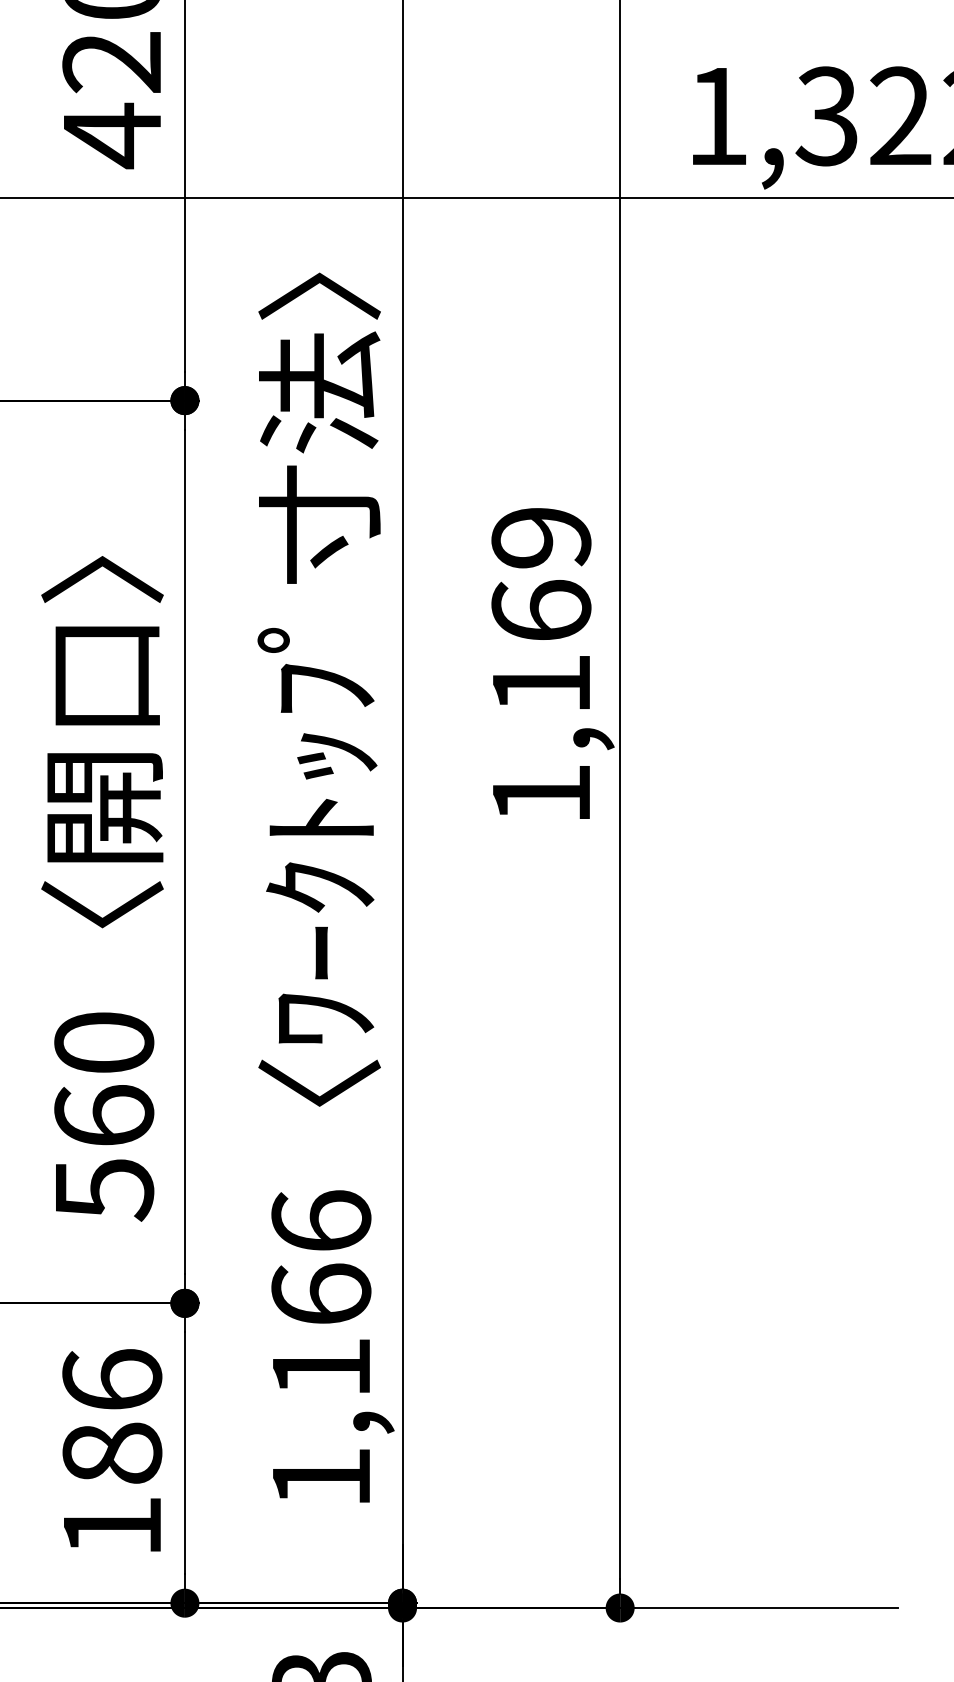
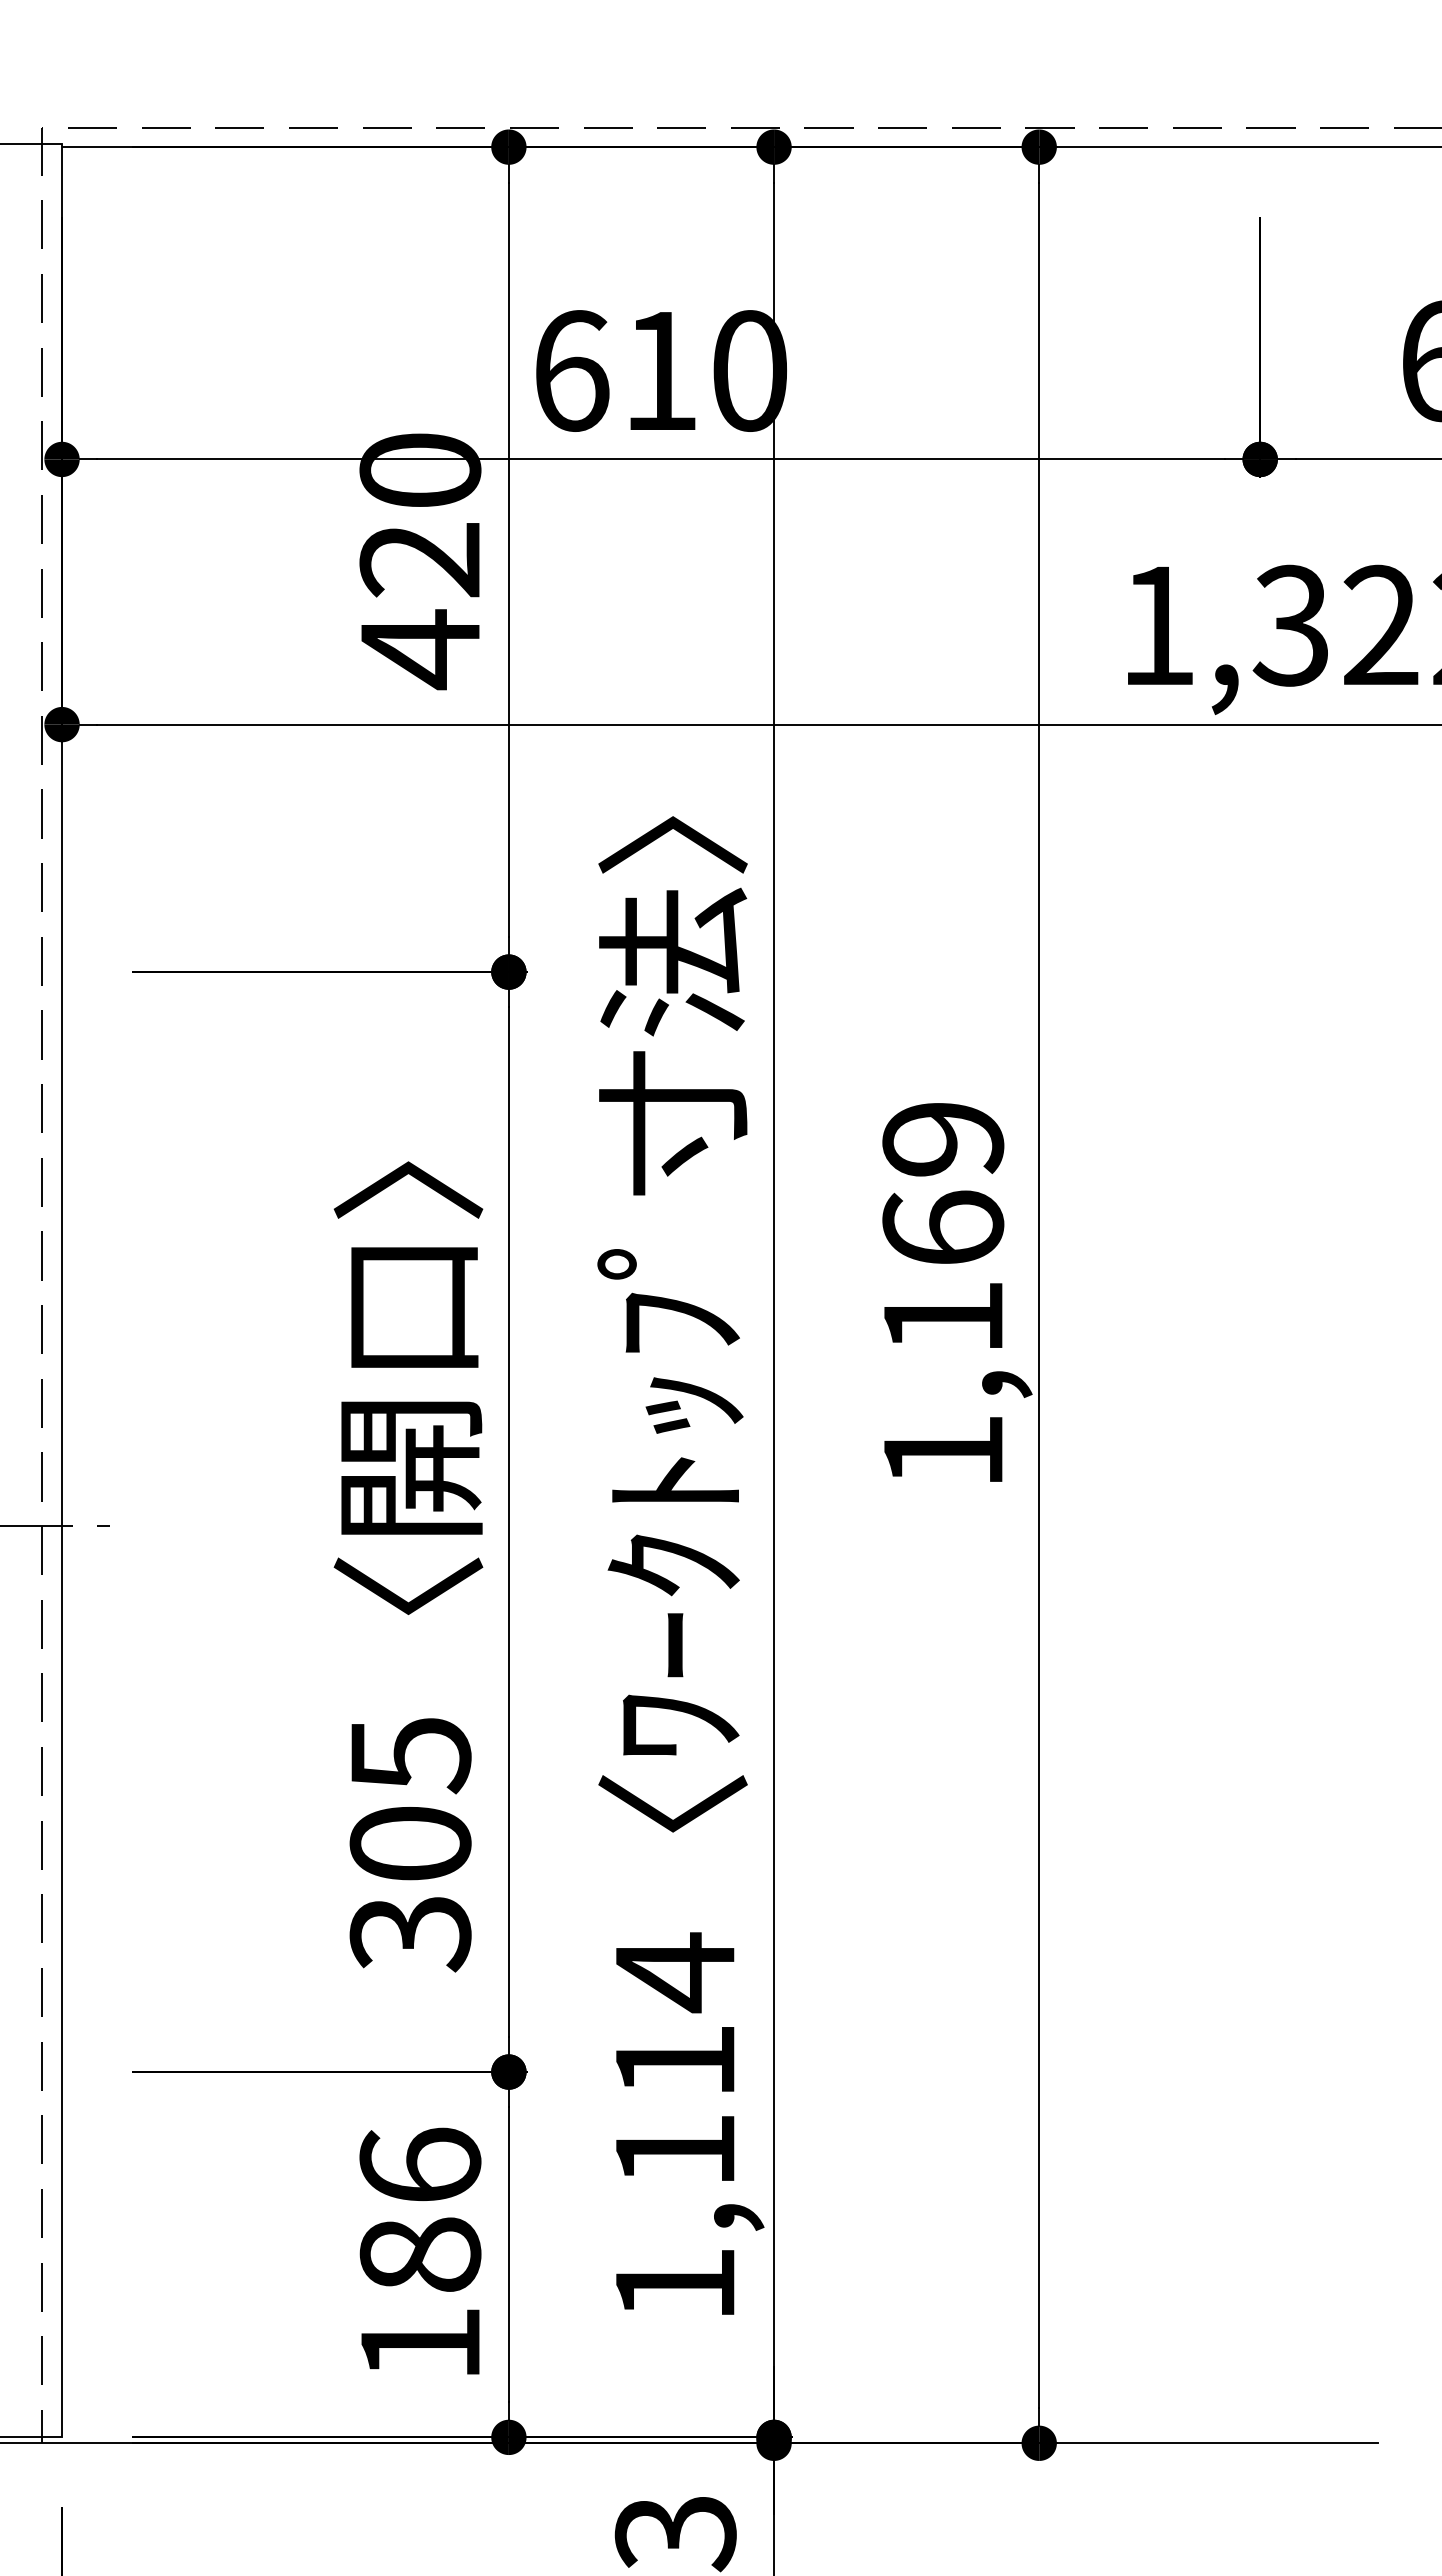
text: (104, 1116) -> (410, 1844), 560 -> 305
text: (321, 1256) -> (675, 2014), 1,166 -> 1,114

